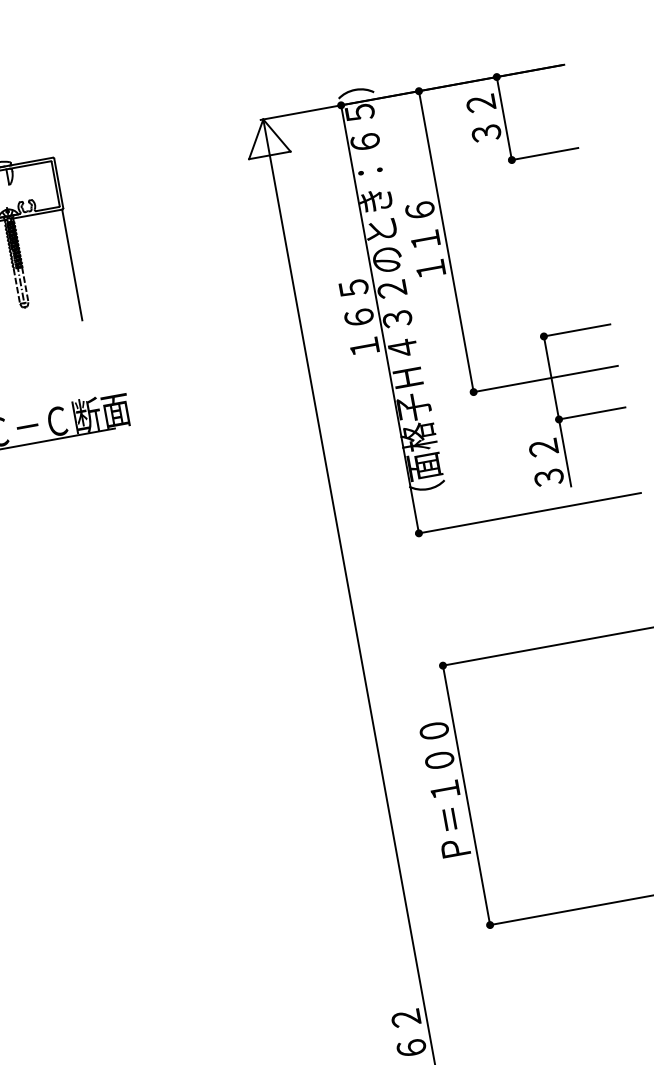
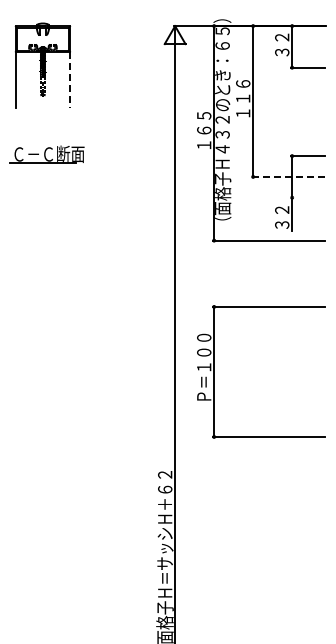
line: (71, 264) -> (69, 79), solid -> dashed
line: (544, 378) -> (288, 176), solid -> dashed
line: (589, 413) -> (307, 197), removed

